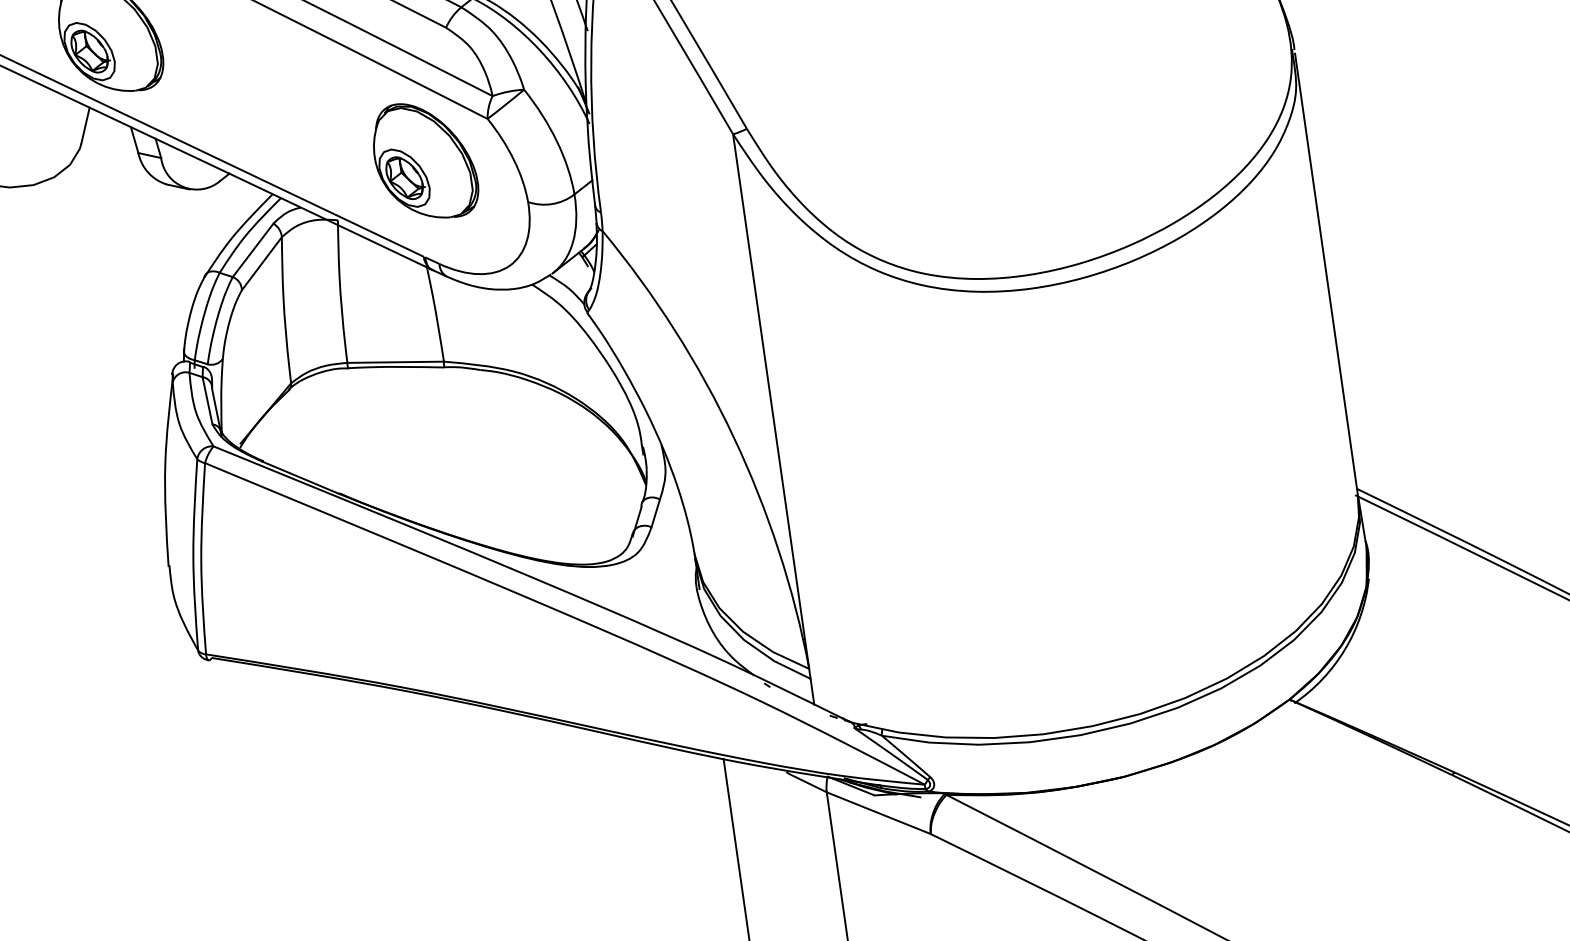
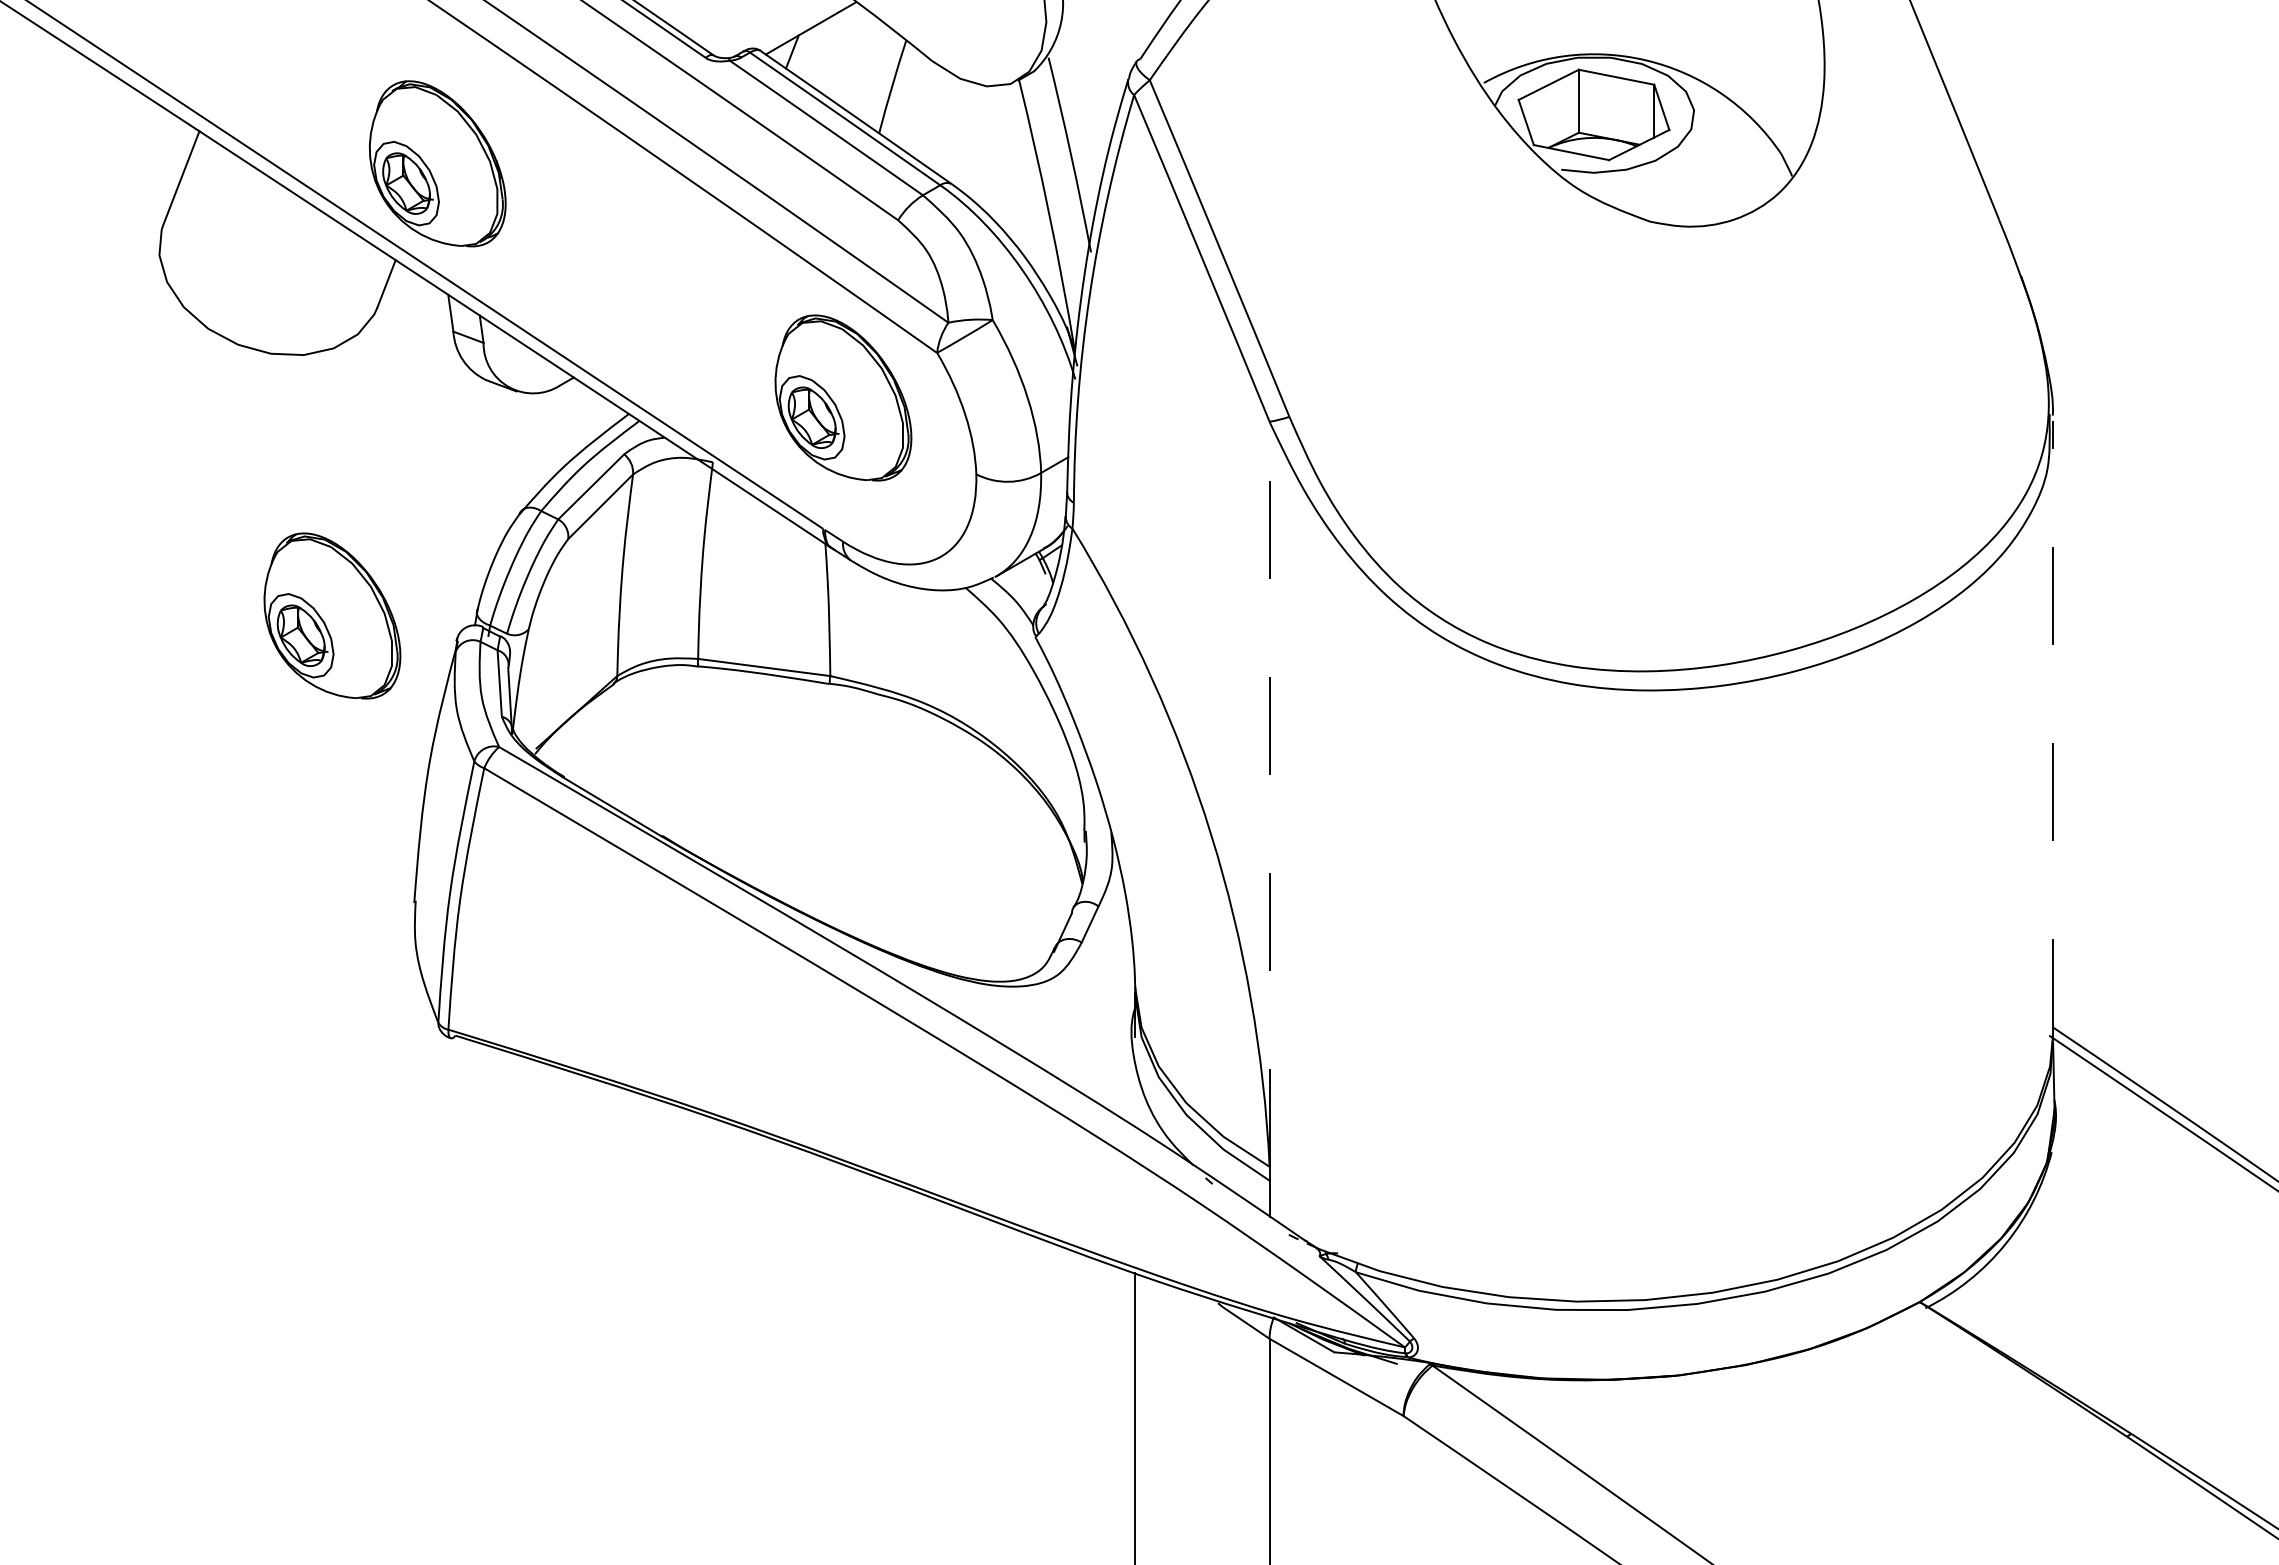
line: (1326, 274) -> (2052, 728), solid -> dashed
part: (80, 369) -> (332, 615), added
line: (771, 401) -> (1269, 794), solid -> dashed

